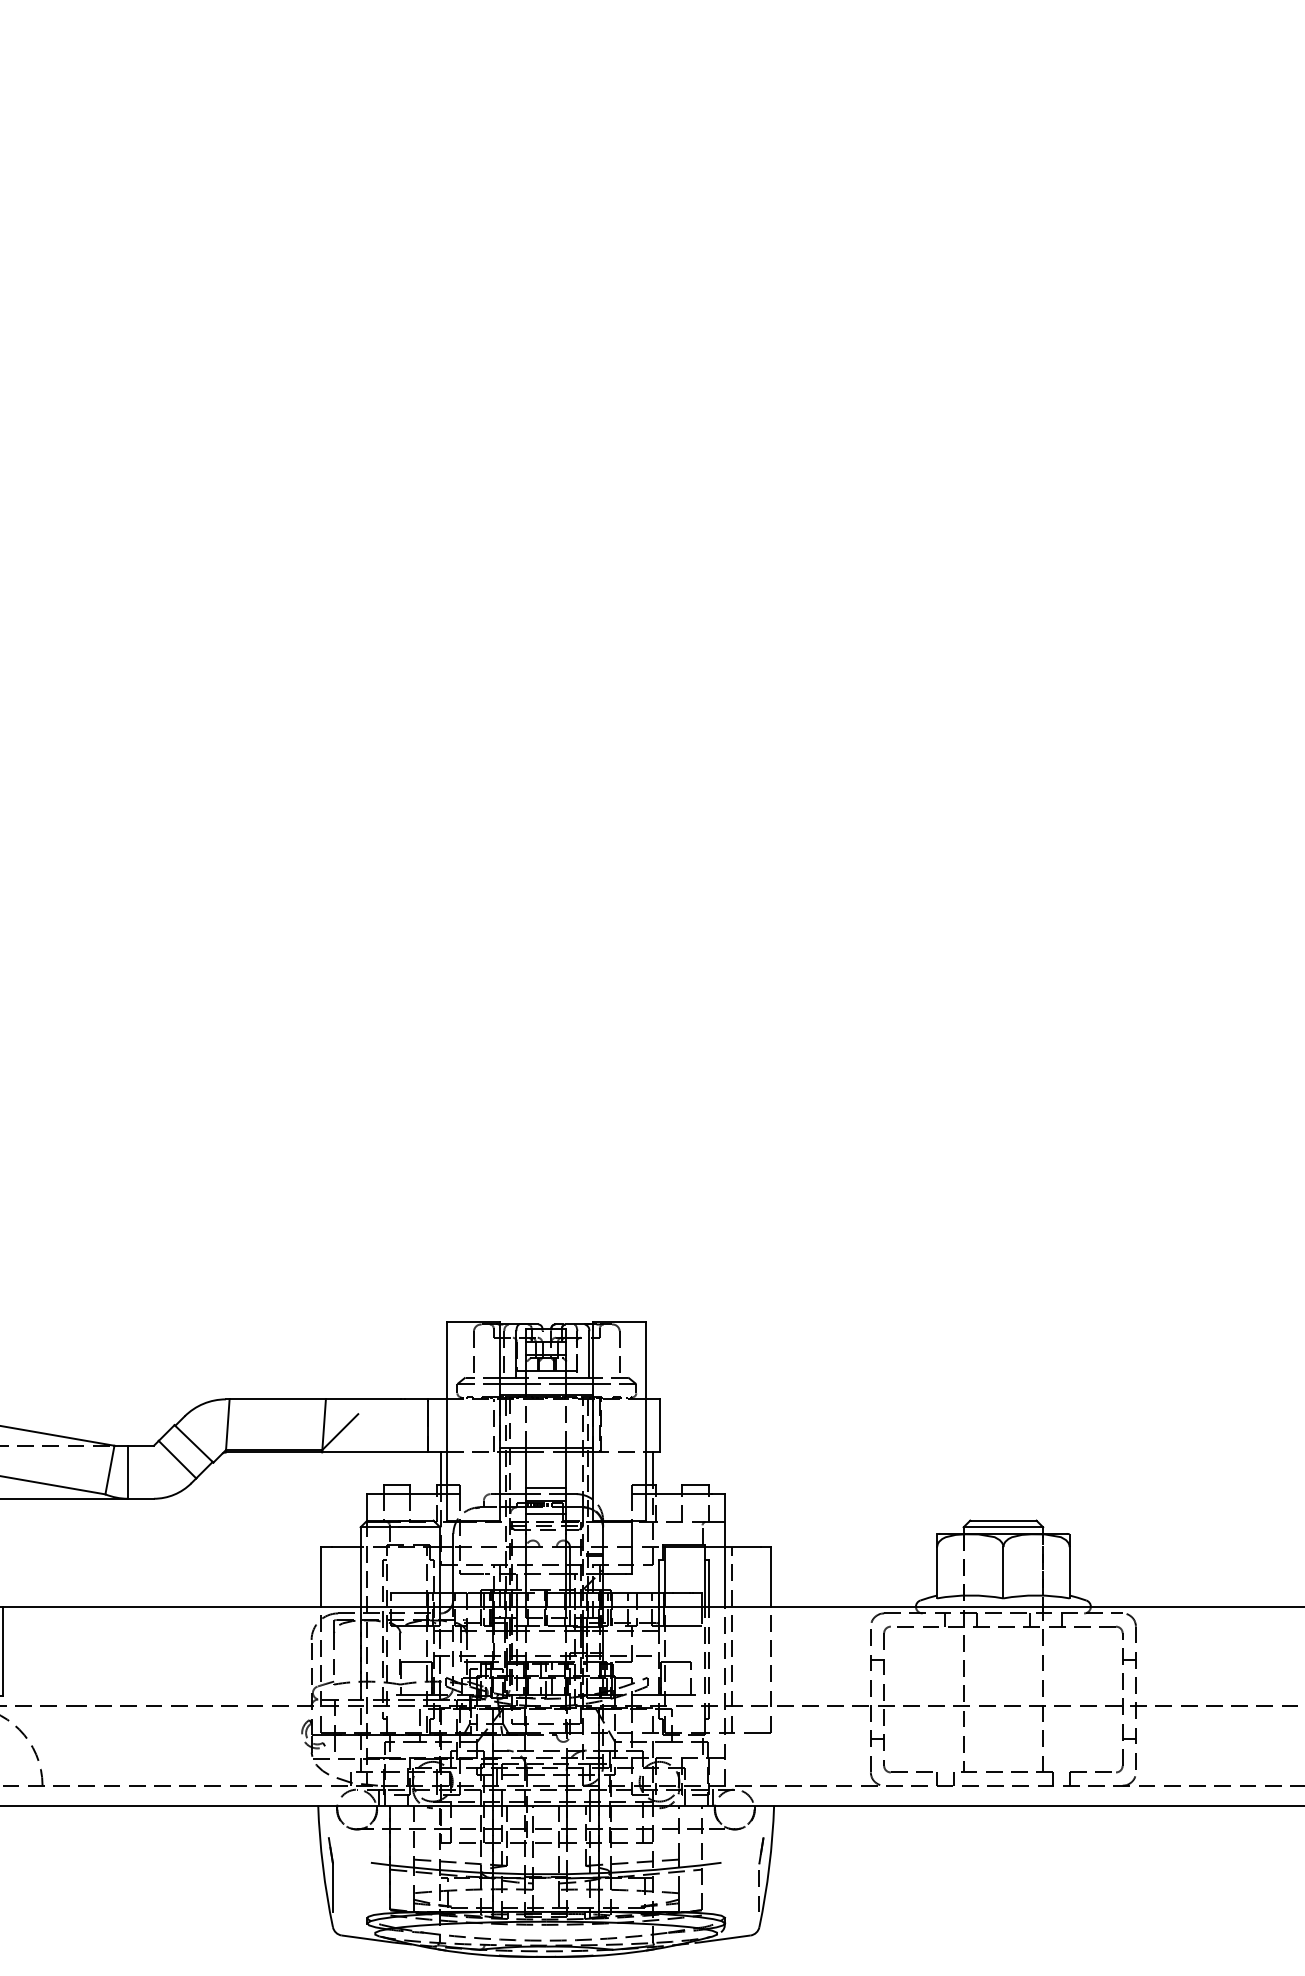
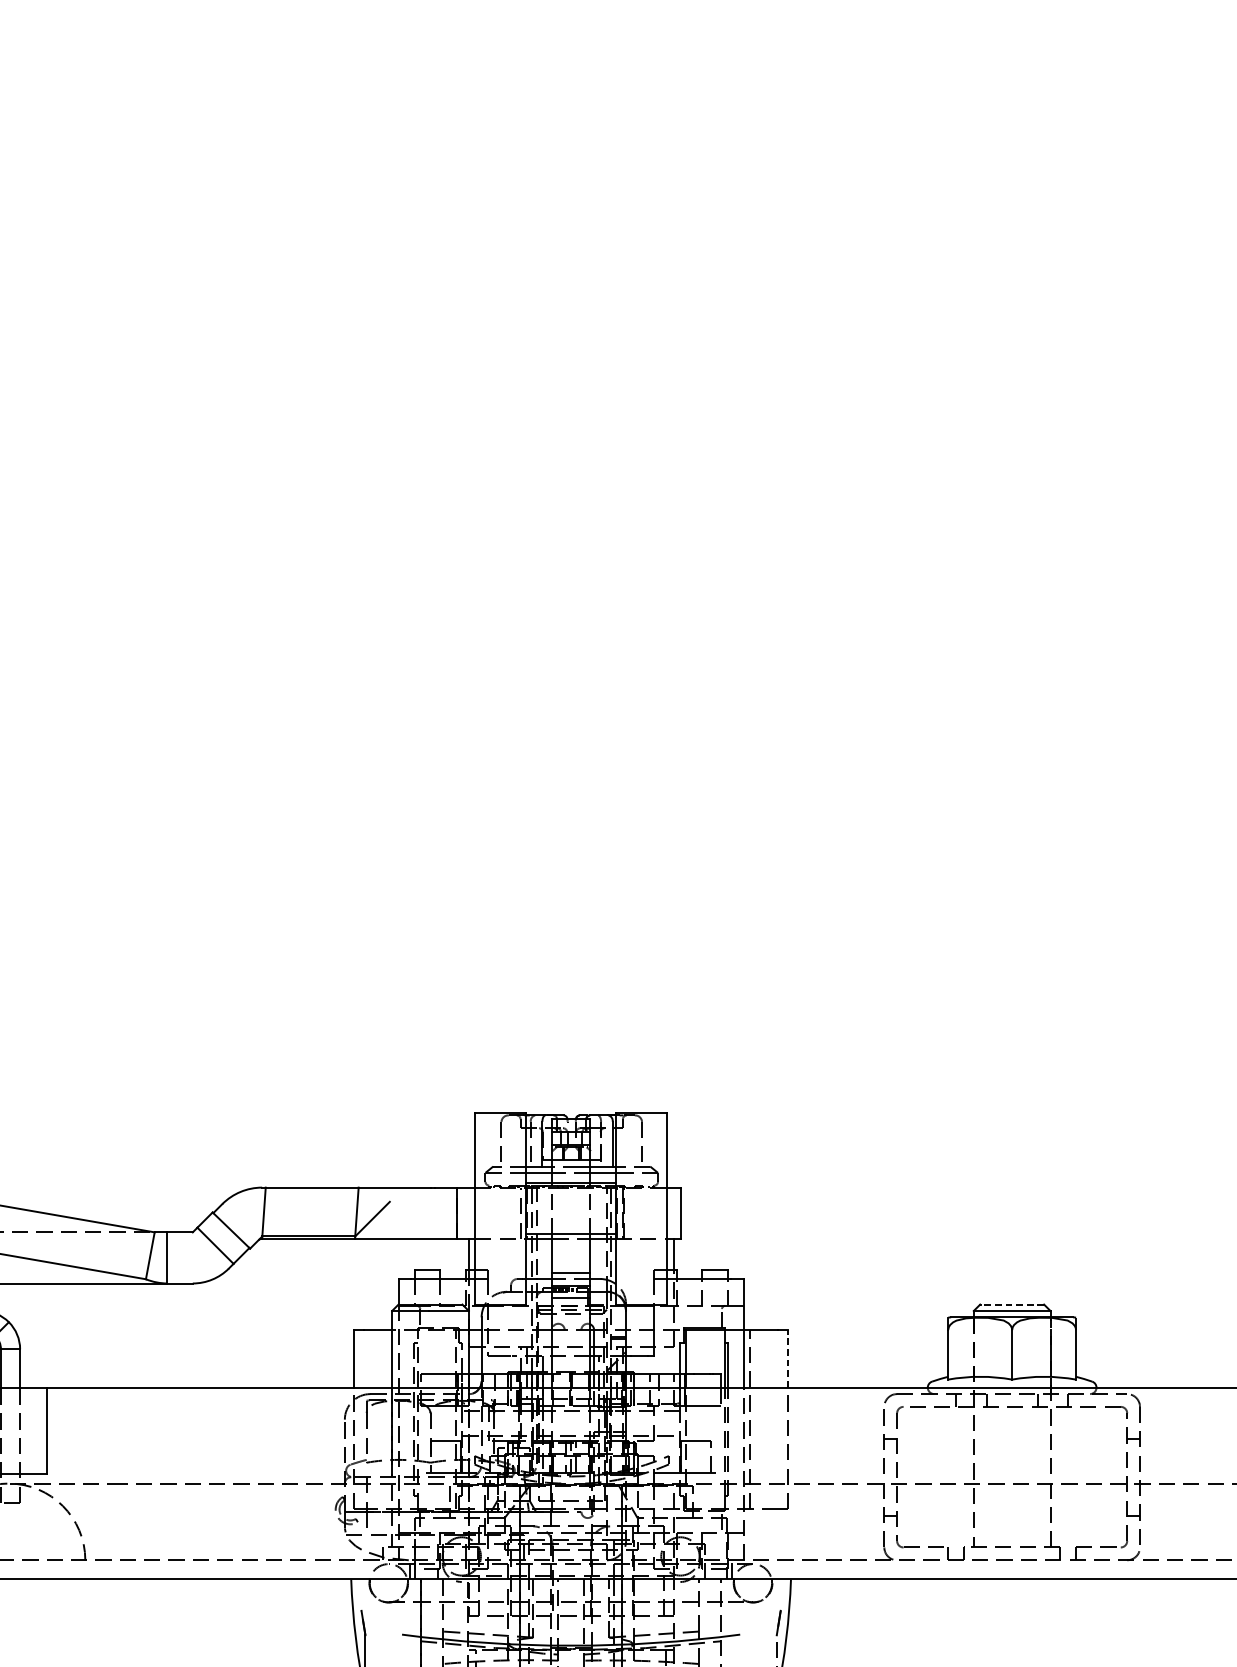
line: (1003, 1520) -> (1012, 1304), solid -> dashed
line: (771, 1576) -> (788, 1358), solid -> dashed

